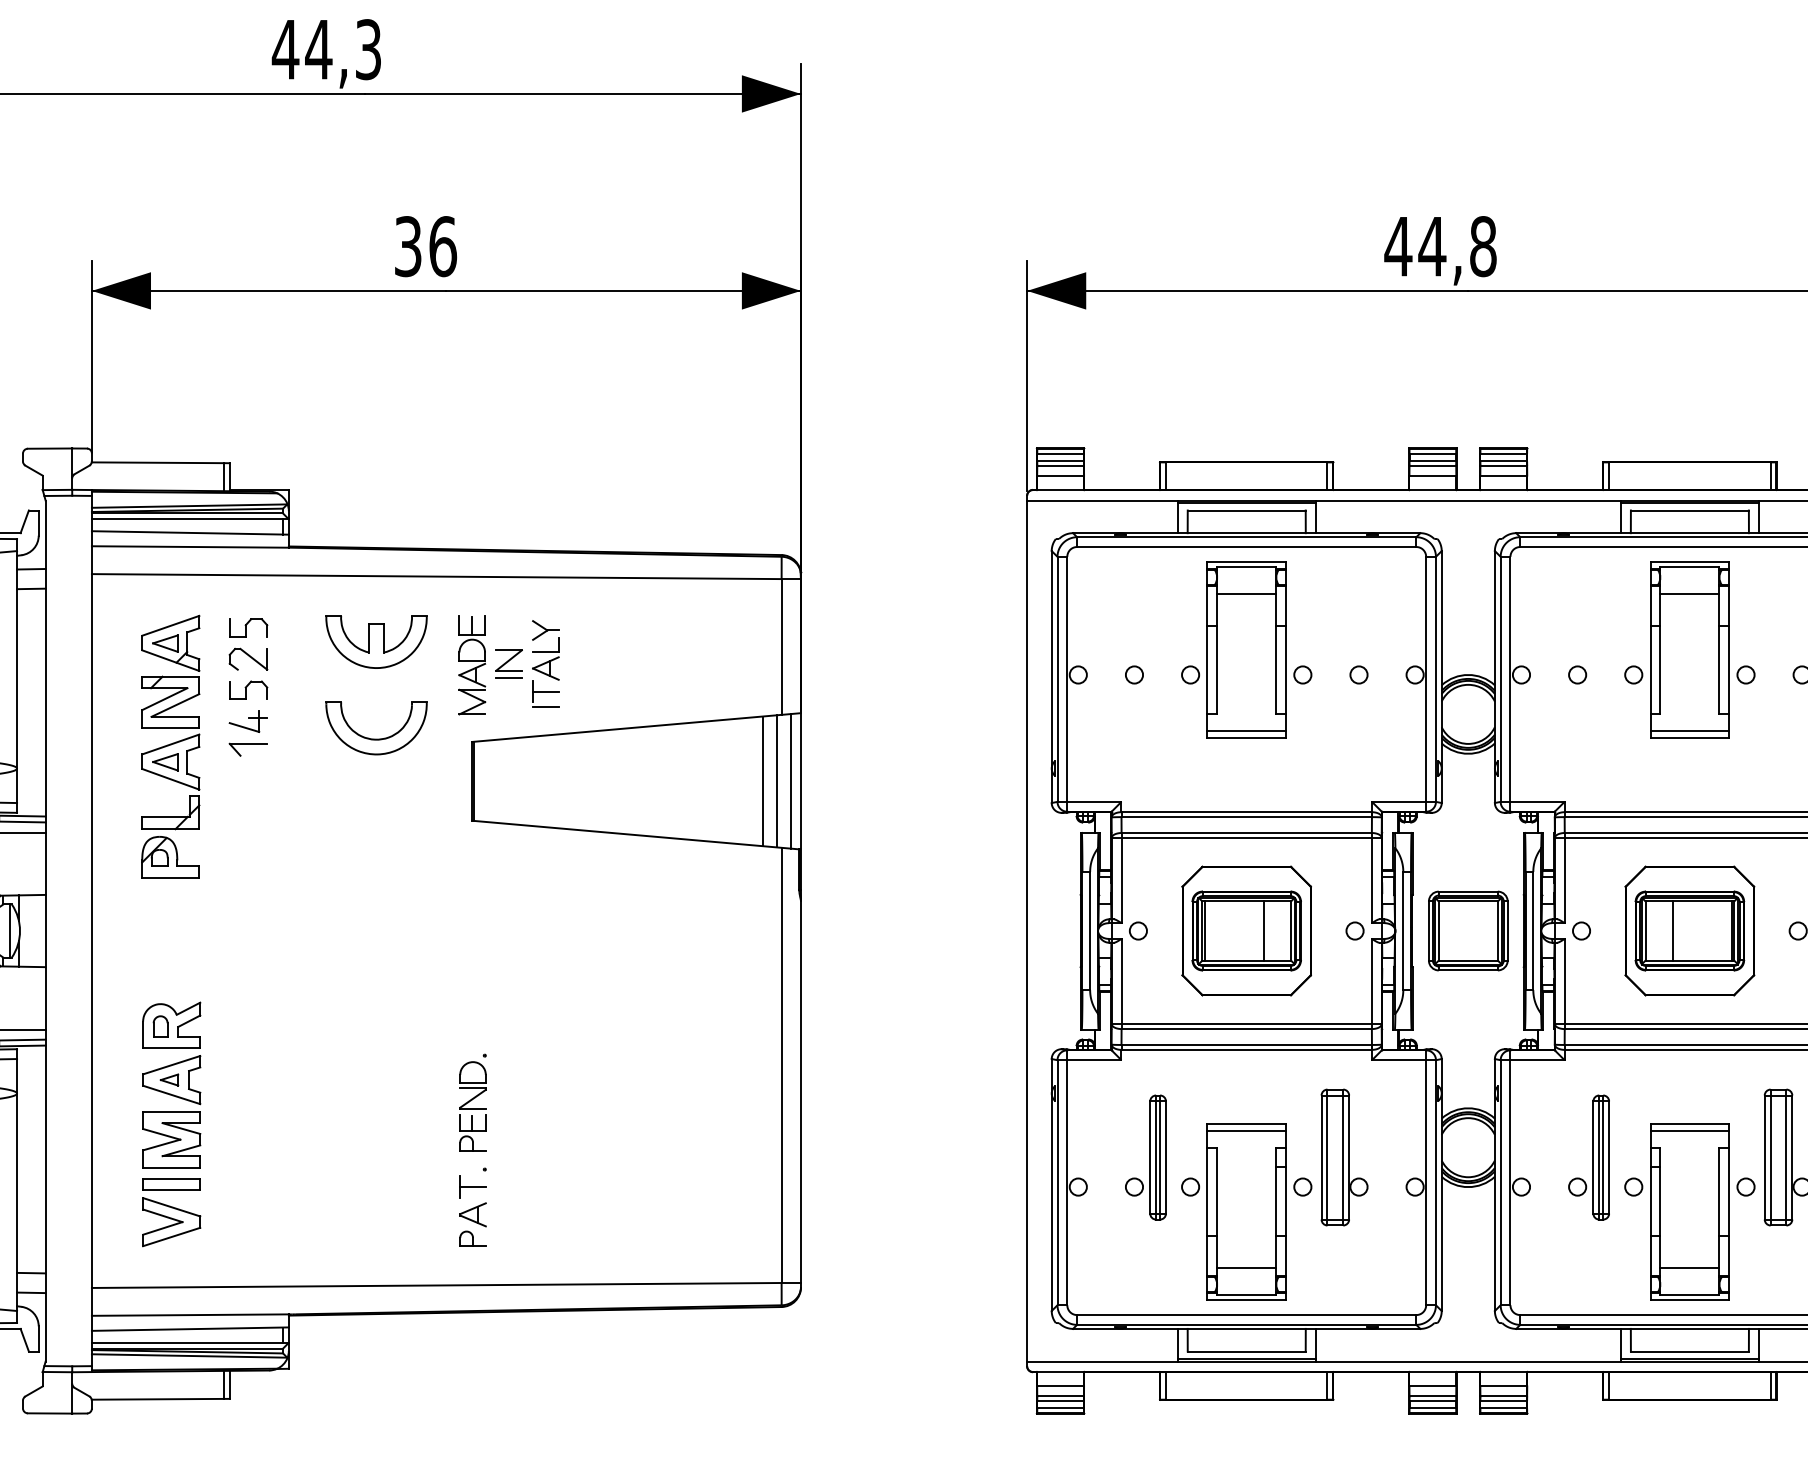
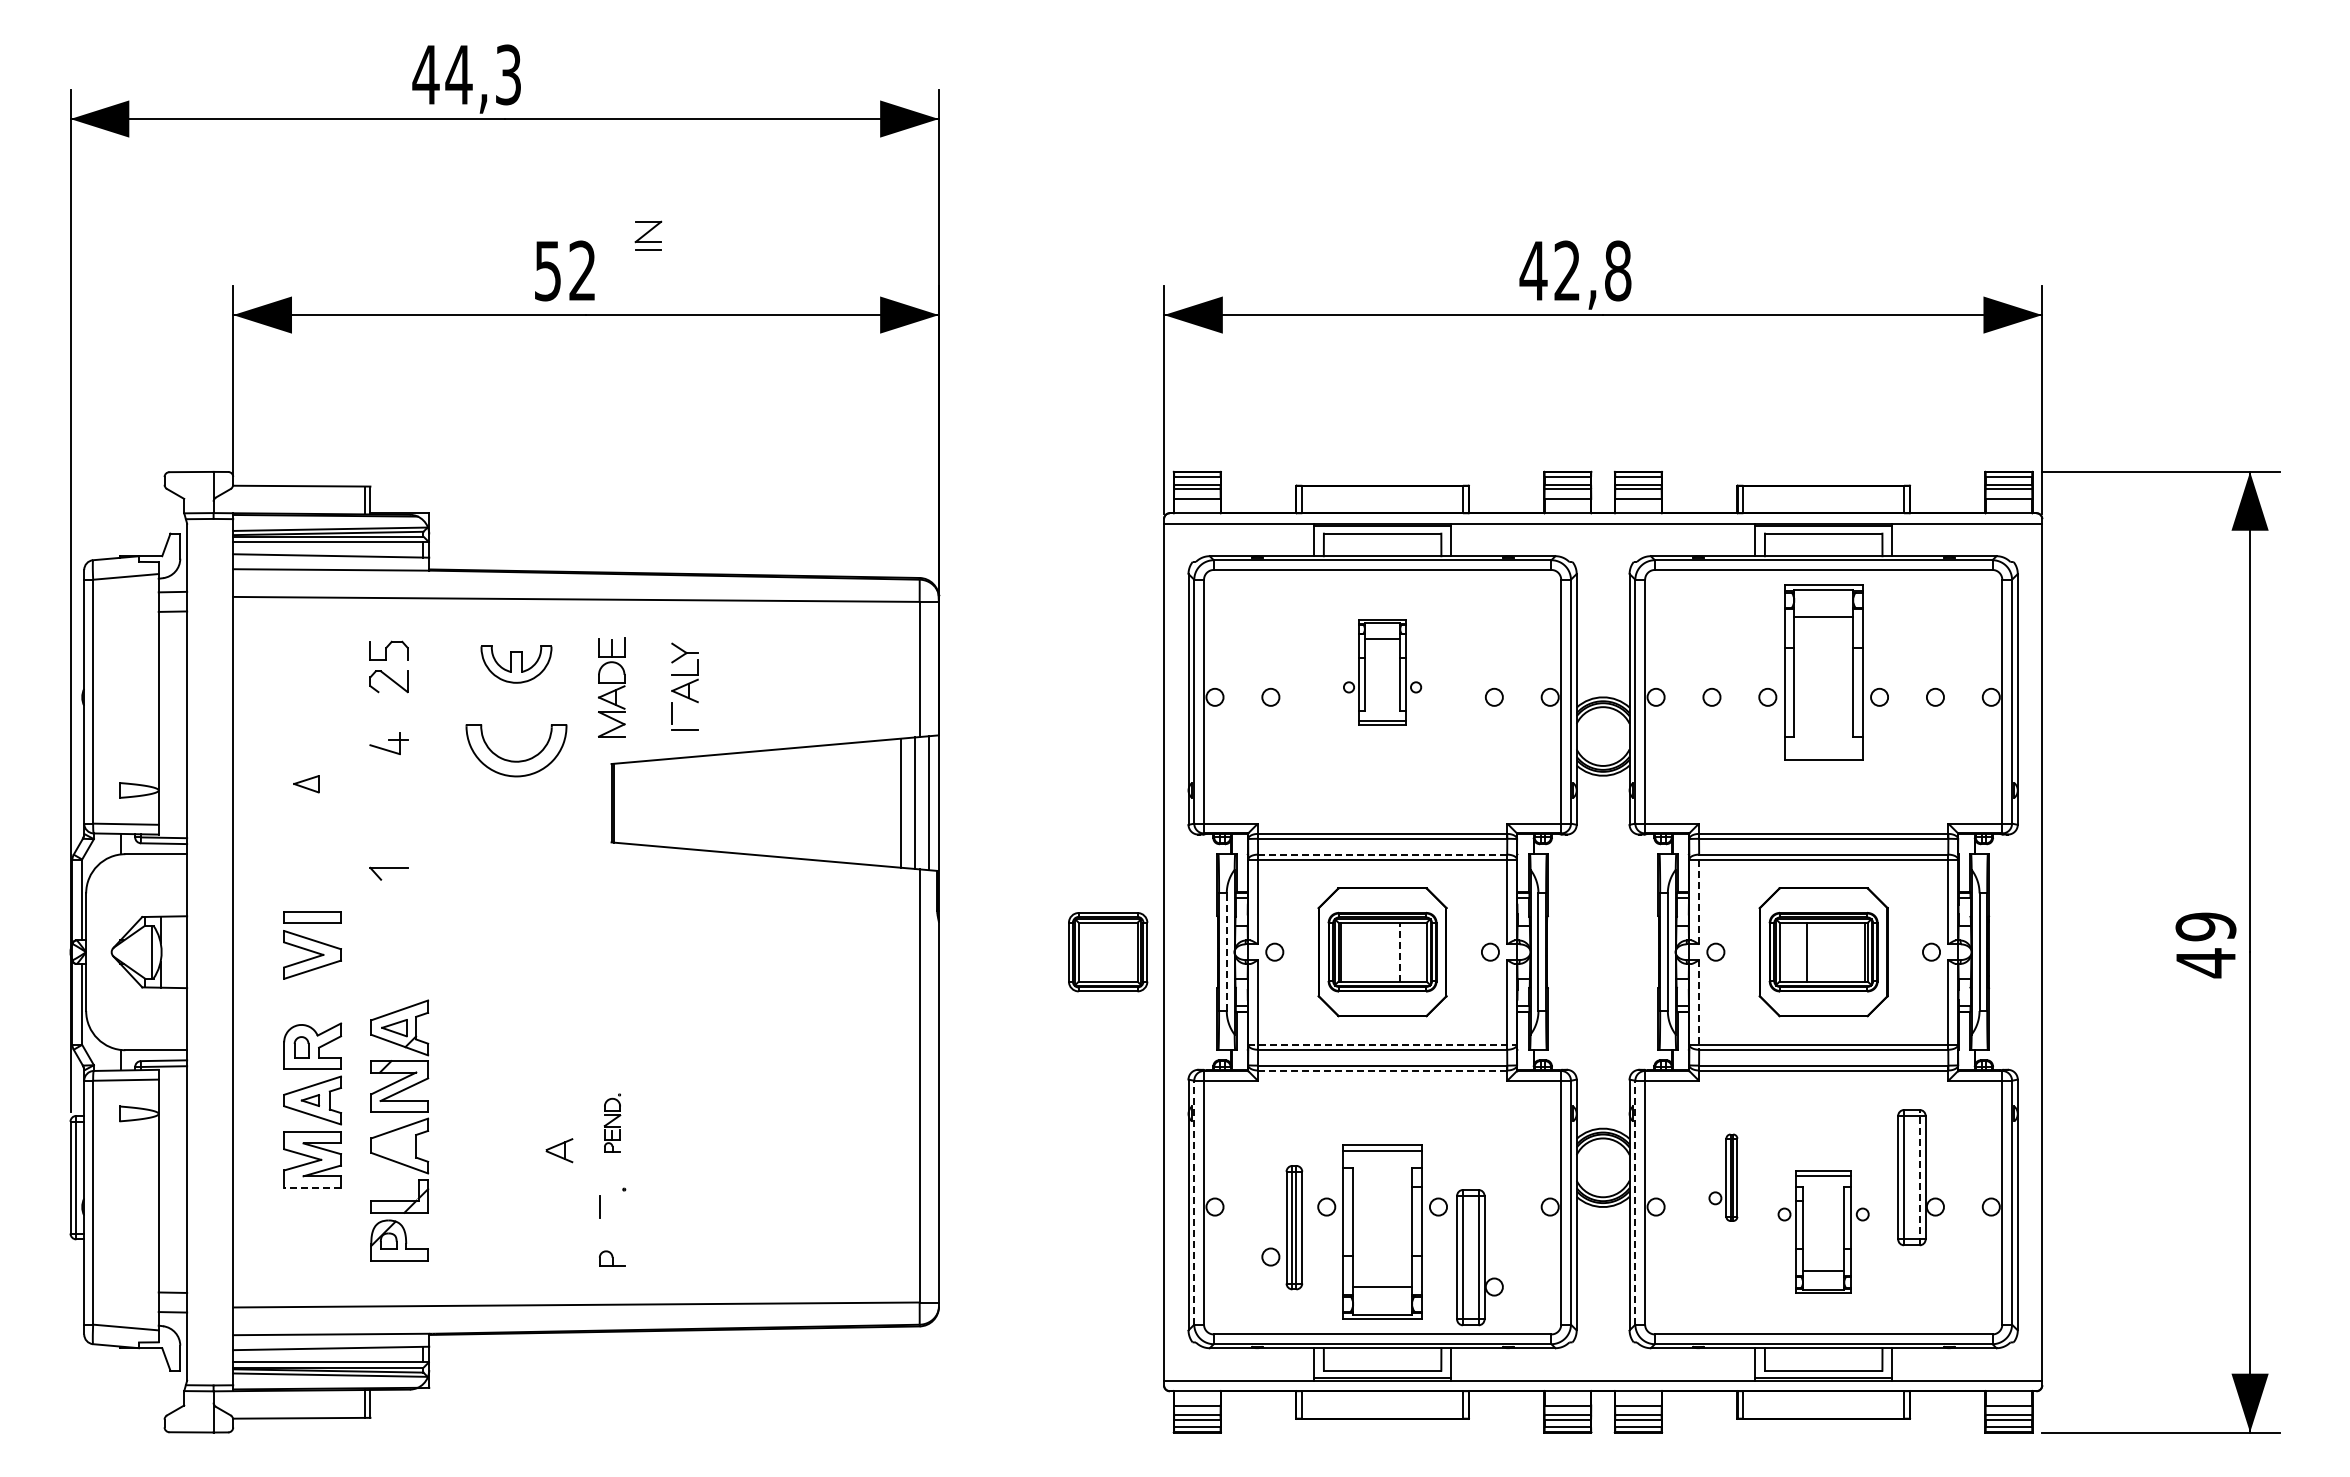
text: (425, 246) -> (565, 270), 36 -> 52
text: (1432, 246) -> (1567, 270), 44,8 -> 42,8
part: (376, 641) -> (516, 664), size x0.7
part: (1246, 650) -> (1382, 672), size x0.6
part: (509, 664) -> (648, 235), moved
part: (247, 690) -> (388, 712), removed
line: (545, 691) -> (684, 713), removed
line: (1689, 731) -> (1823, 753), removed
part: (170, 746) -> (399, 1130), moved
part: (247, 749) -> (388, 873), moved
line: (1246, 832) -> (1382, 854), solid -> dashed
line: (1565, 878) -> (1699, 899), solid -> dashed
line: (1263, 930) -> (1399, 951), solid -> dashed
line: (1089, 931) -> (1226, 952), solid -> dashed
part: (1468, 931) -> (1108, 952), moved
line: (1565, 983) -> (1699, 1004), solid -> dashed
line: (1247, 1023) -> (1383, 1044), solid -> dashed
line: (1246, 1049) -> (1382, 1070), solid -> dashed
part: (472, 1102) -> (612, 1122), size x0.6
part: (1146, 1157) -> (1282, 1227), moved
part: (1344, 1157) -> (1479, 1257), moved
part: (1589, 1157) -> (1723, 1177), size x0.7
line: (1786, 1157) -> (1919, 1177), solid -> dashed
line: (171, 1167) -> (312, 1187), solid -> dashed
line: (1057, 1182) -> (1194, 1202), solid -> dashed
line: (1500, 1182) -> (1635, 1202), solid -> dashed
line: (472, 1186) -> (612, 1206), removed
part: (1689, 1211) -> (1823, 1231), size x0.7
part: (171, 1212) -> (312, 945), moved
part: (472, 1214) -> (559, 1150), moved

